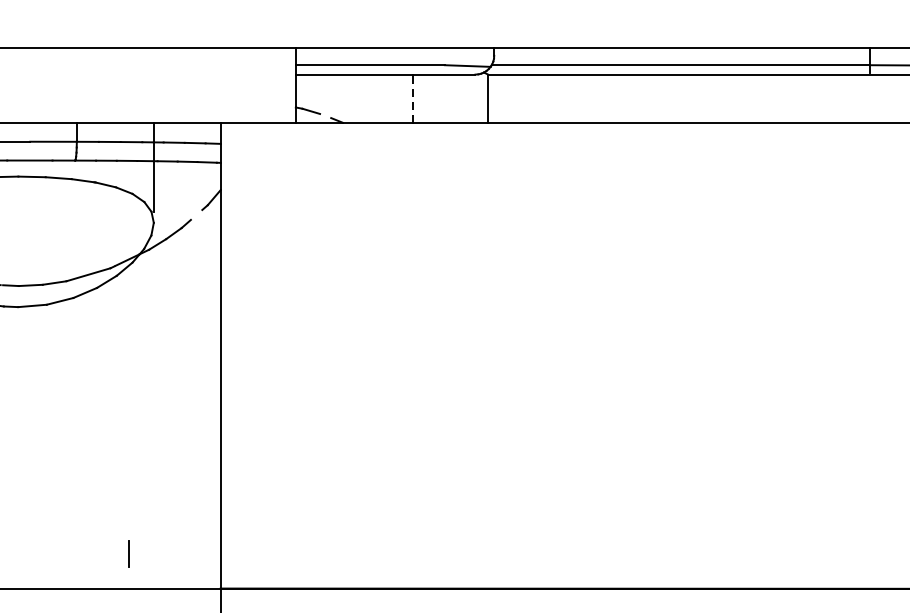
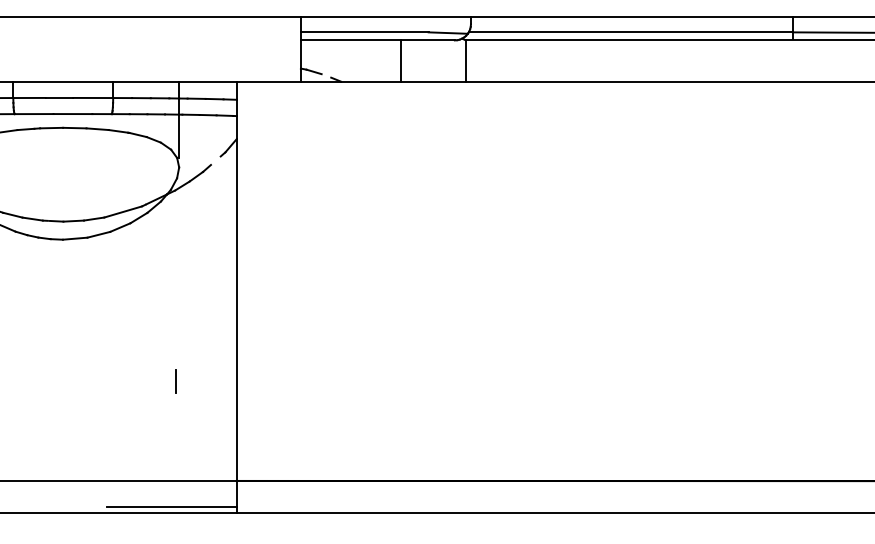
line: (413, 99) -> (401, 61), dashed -> solid
line: (128, 554) -> (175, 381), moved

